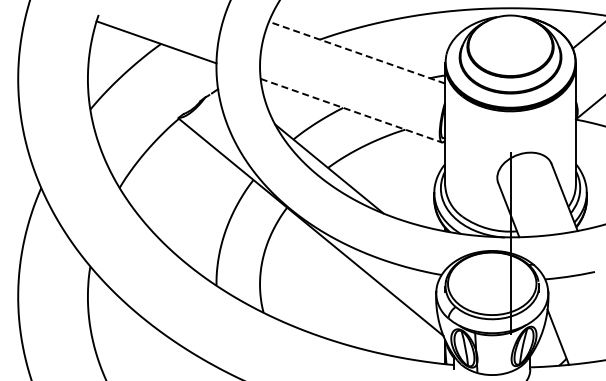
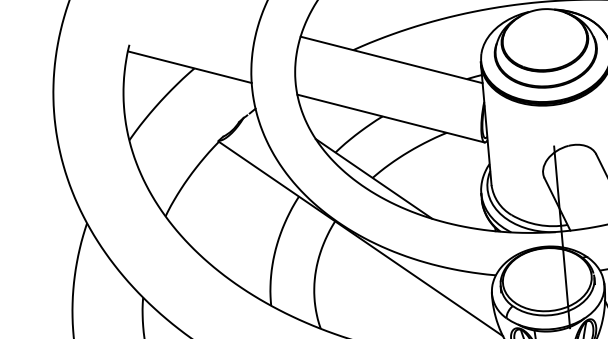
line: (356, 52) -> (391, 59), dashed -> solid
line: (351, 110) -> (391, 118), dashed -> solid

